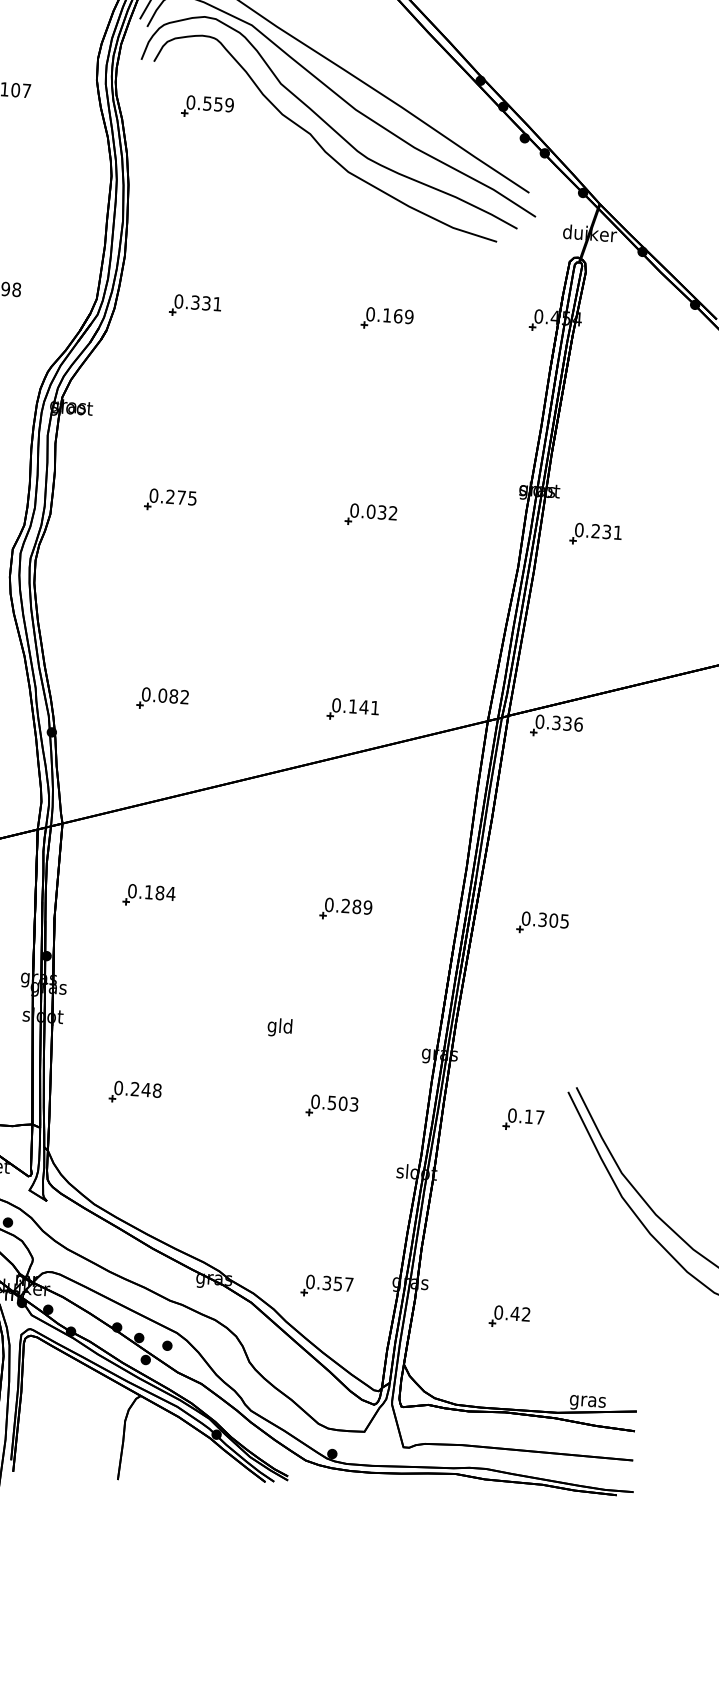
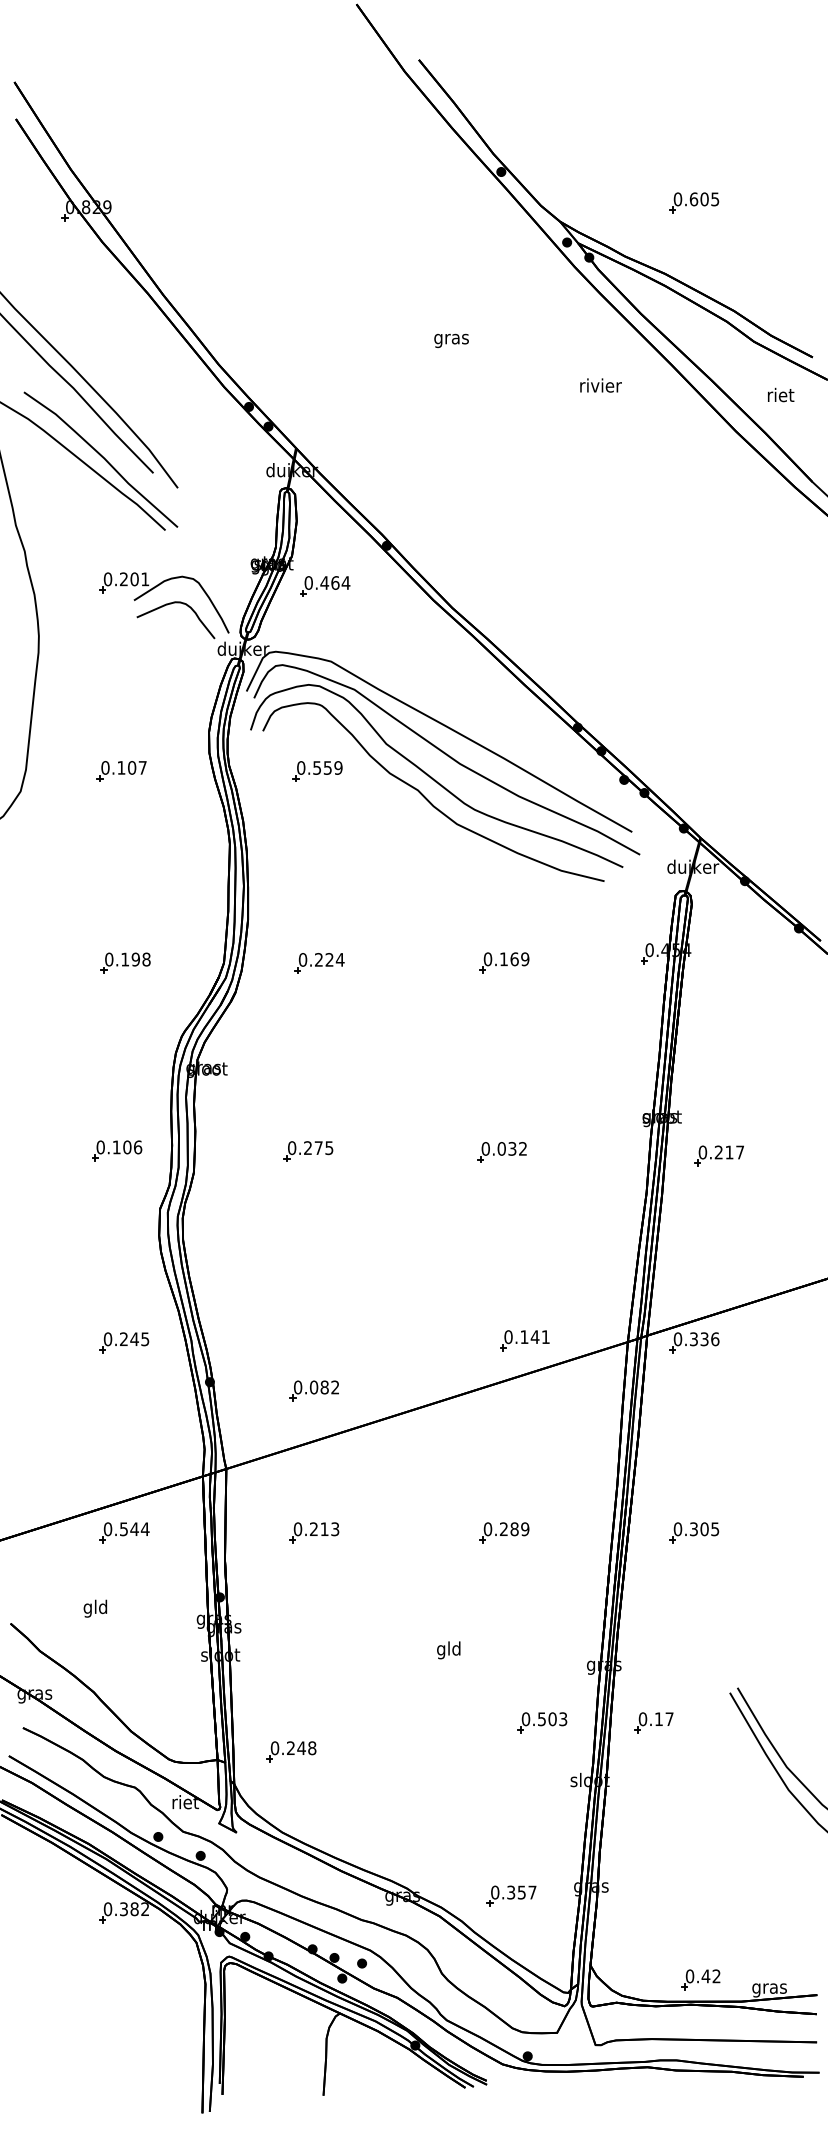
text: (206, 303) -> (329, 959), 0.331 -> 0.224
text: (612, 532) -> (734, 1152), 0.231 -> 0.217
part: (162, 698) -> (313, 1390), moved
part: (352, 710) -> (524, 1340), moved
text: (159, 893) -> (324, 1529), 0.184 -> 0.213
part: (135, 1092) -> (291, 1751), moved
part: (332, 1106) -> (542, 1722), moved
part: (523, 1119) -> (653, 1722), moved
part: (509, 1316) -> (700, 1979), moved

